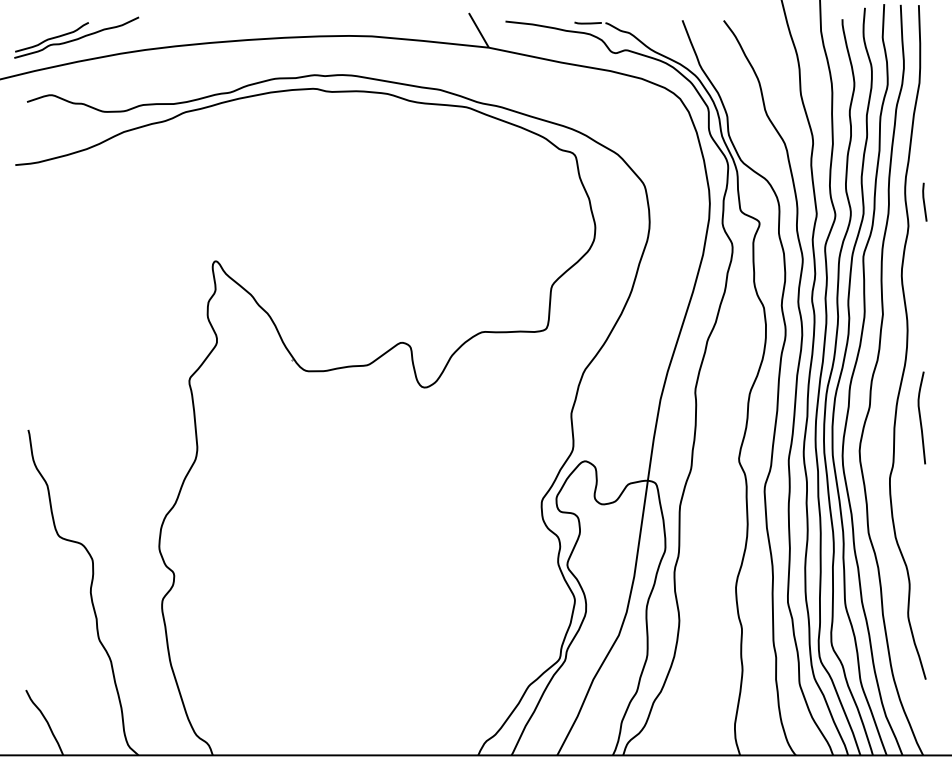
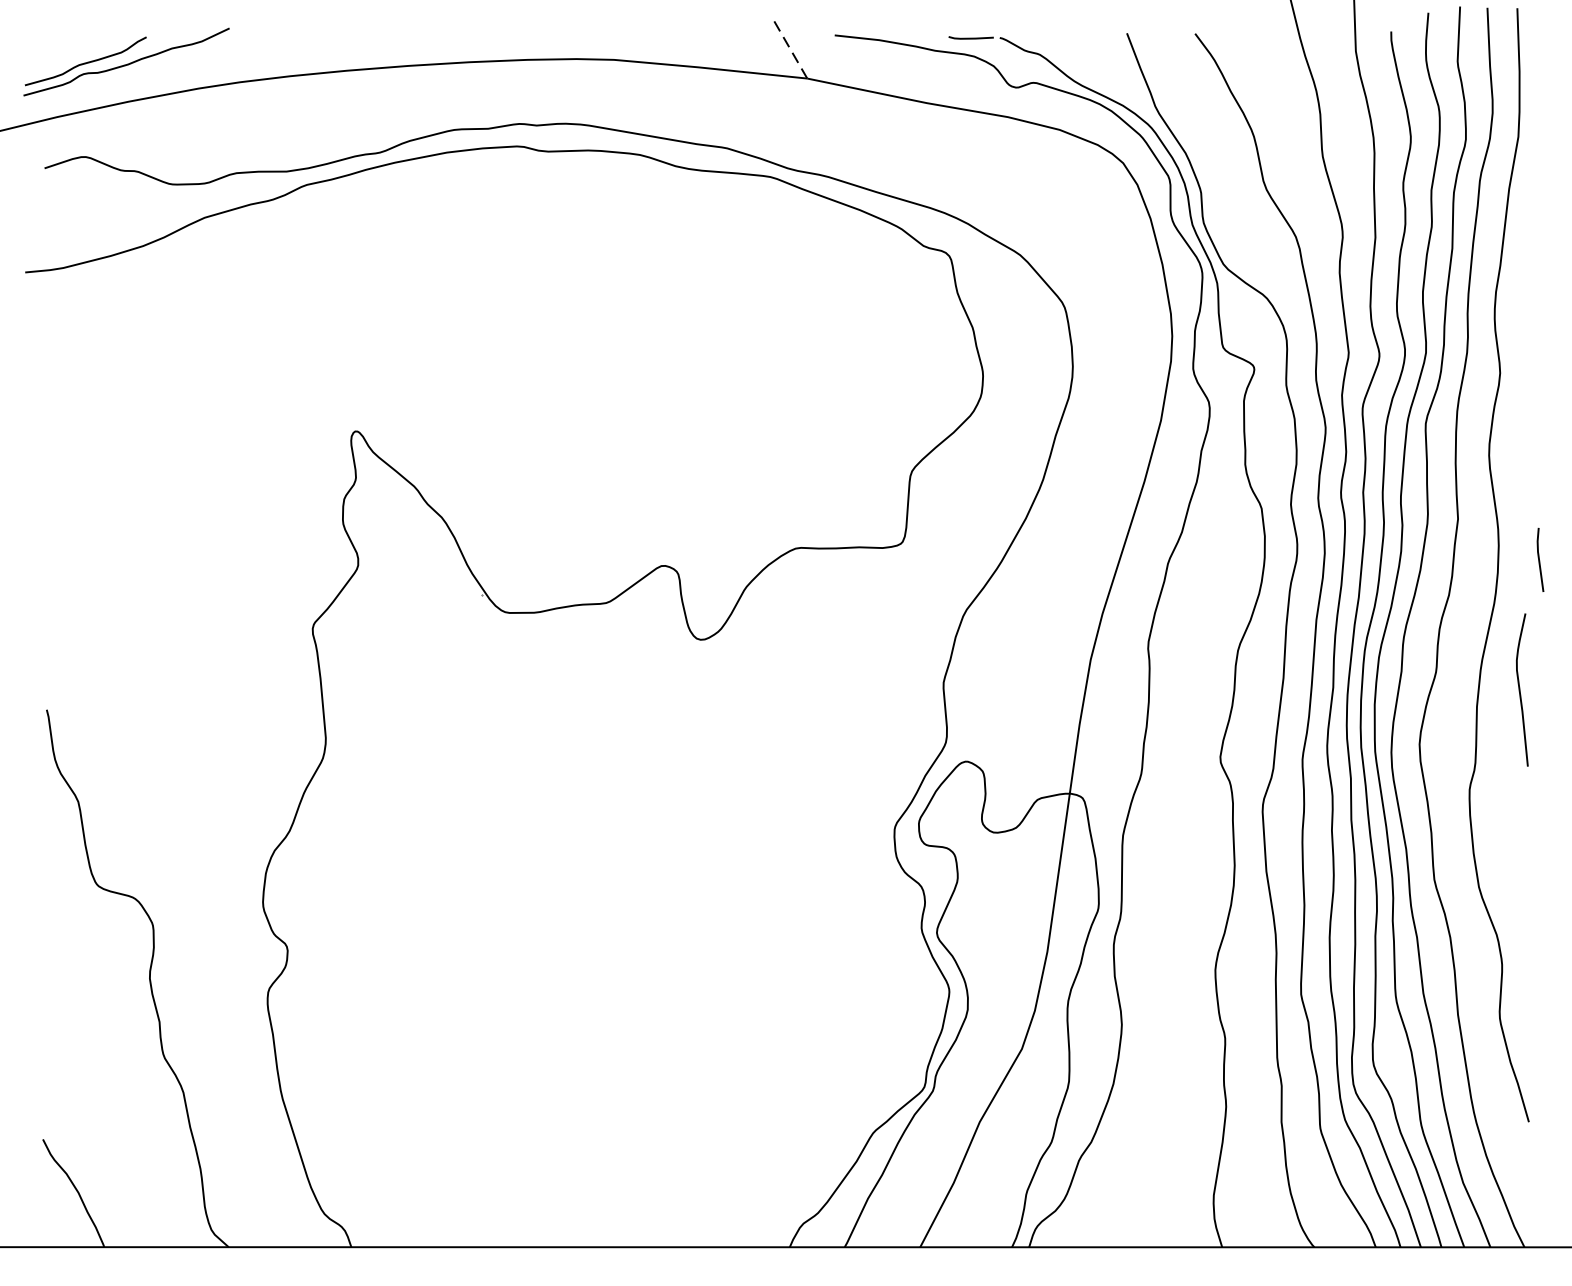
line: (478, 30) -> (790, 50), solid -> dashed
line: (924, 201) -> (1539, 558), moved

